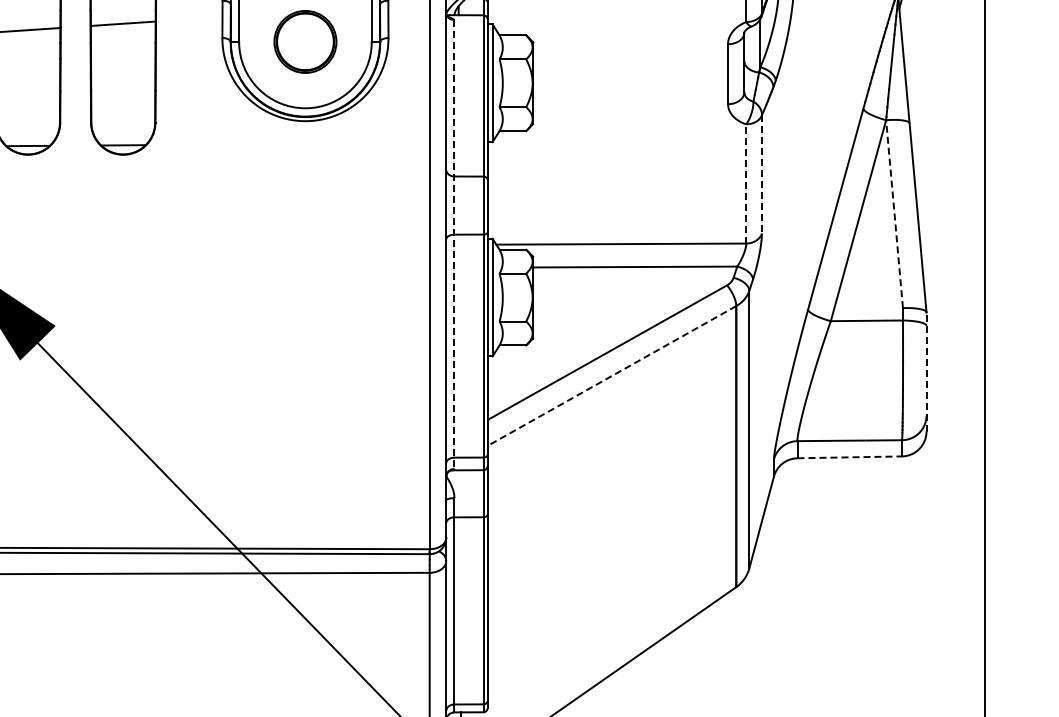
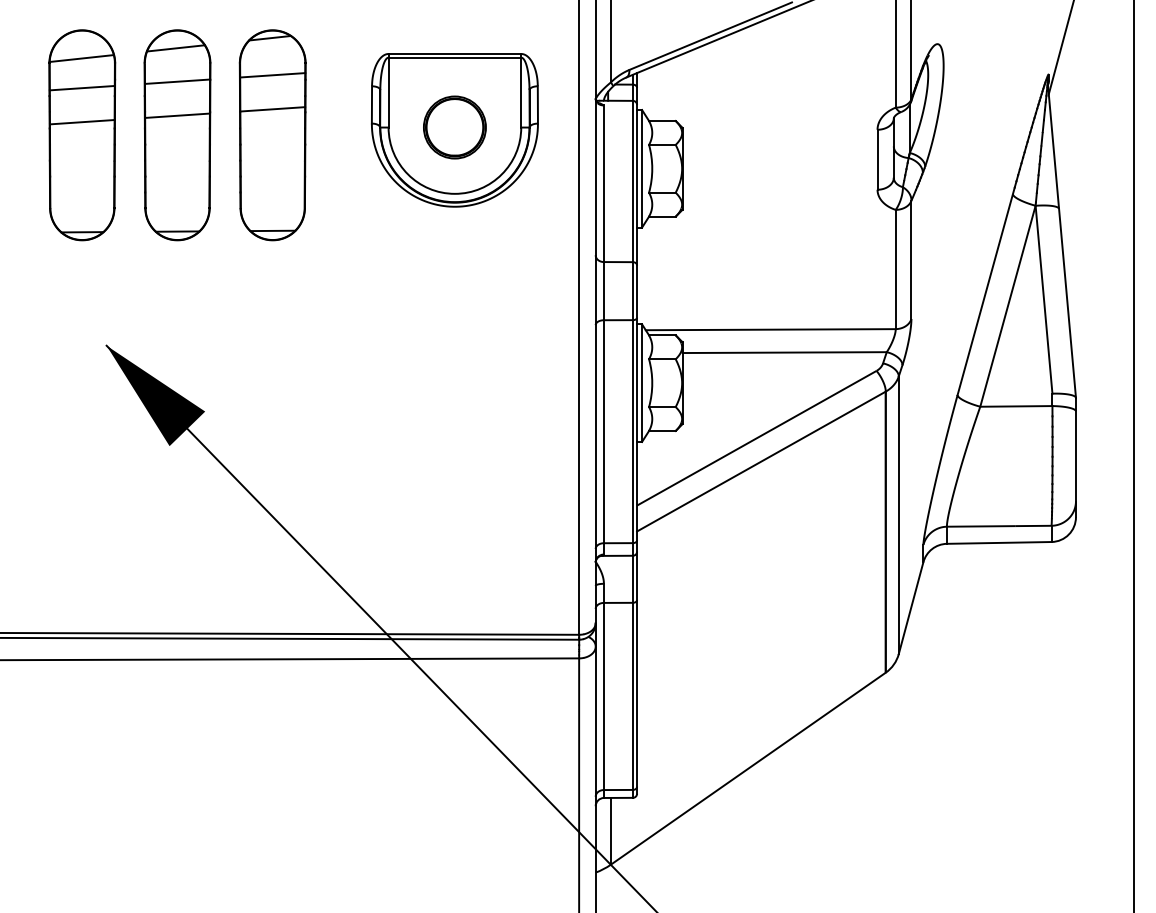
line: (762, 174) -> (911, 260), dashed -> solid
line: (746, 183) -> (895, 269), dashed -> solid
line: (894, 213) -> (1043, 299), dashed -> solid
line: (454, 243) -> (603, 329), dashed -> solid
line: (926, 371) -> (1075, 457), dashed -> solid
line: (612, 375) -> (761, 461), dashed -> solid
line: (850, 456) -> (999, 542), dashed -> solid

